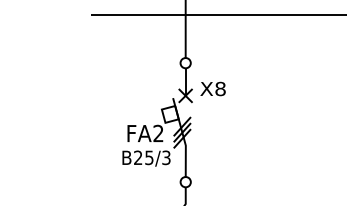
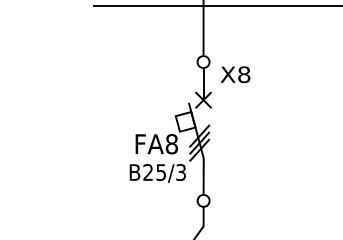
text: (212, 88) -> (234, 74), moved
text: (158, 133) -> (171, 144), FA2 -> FA8

